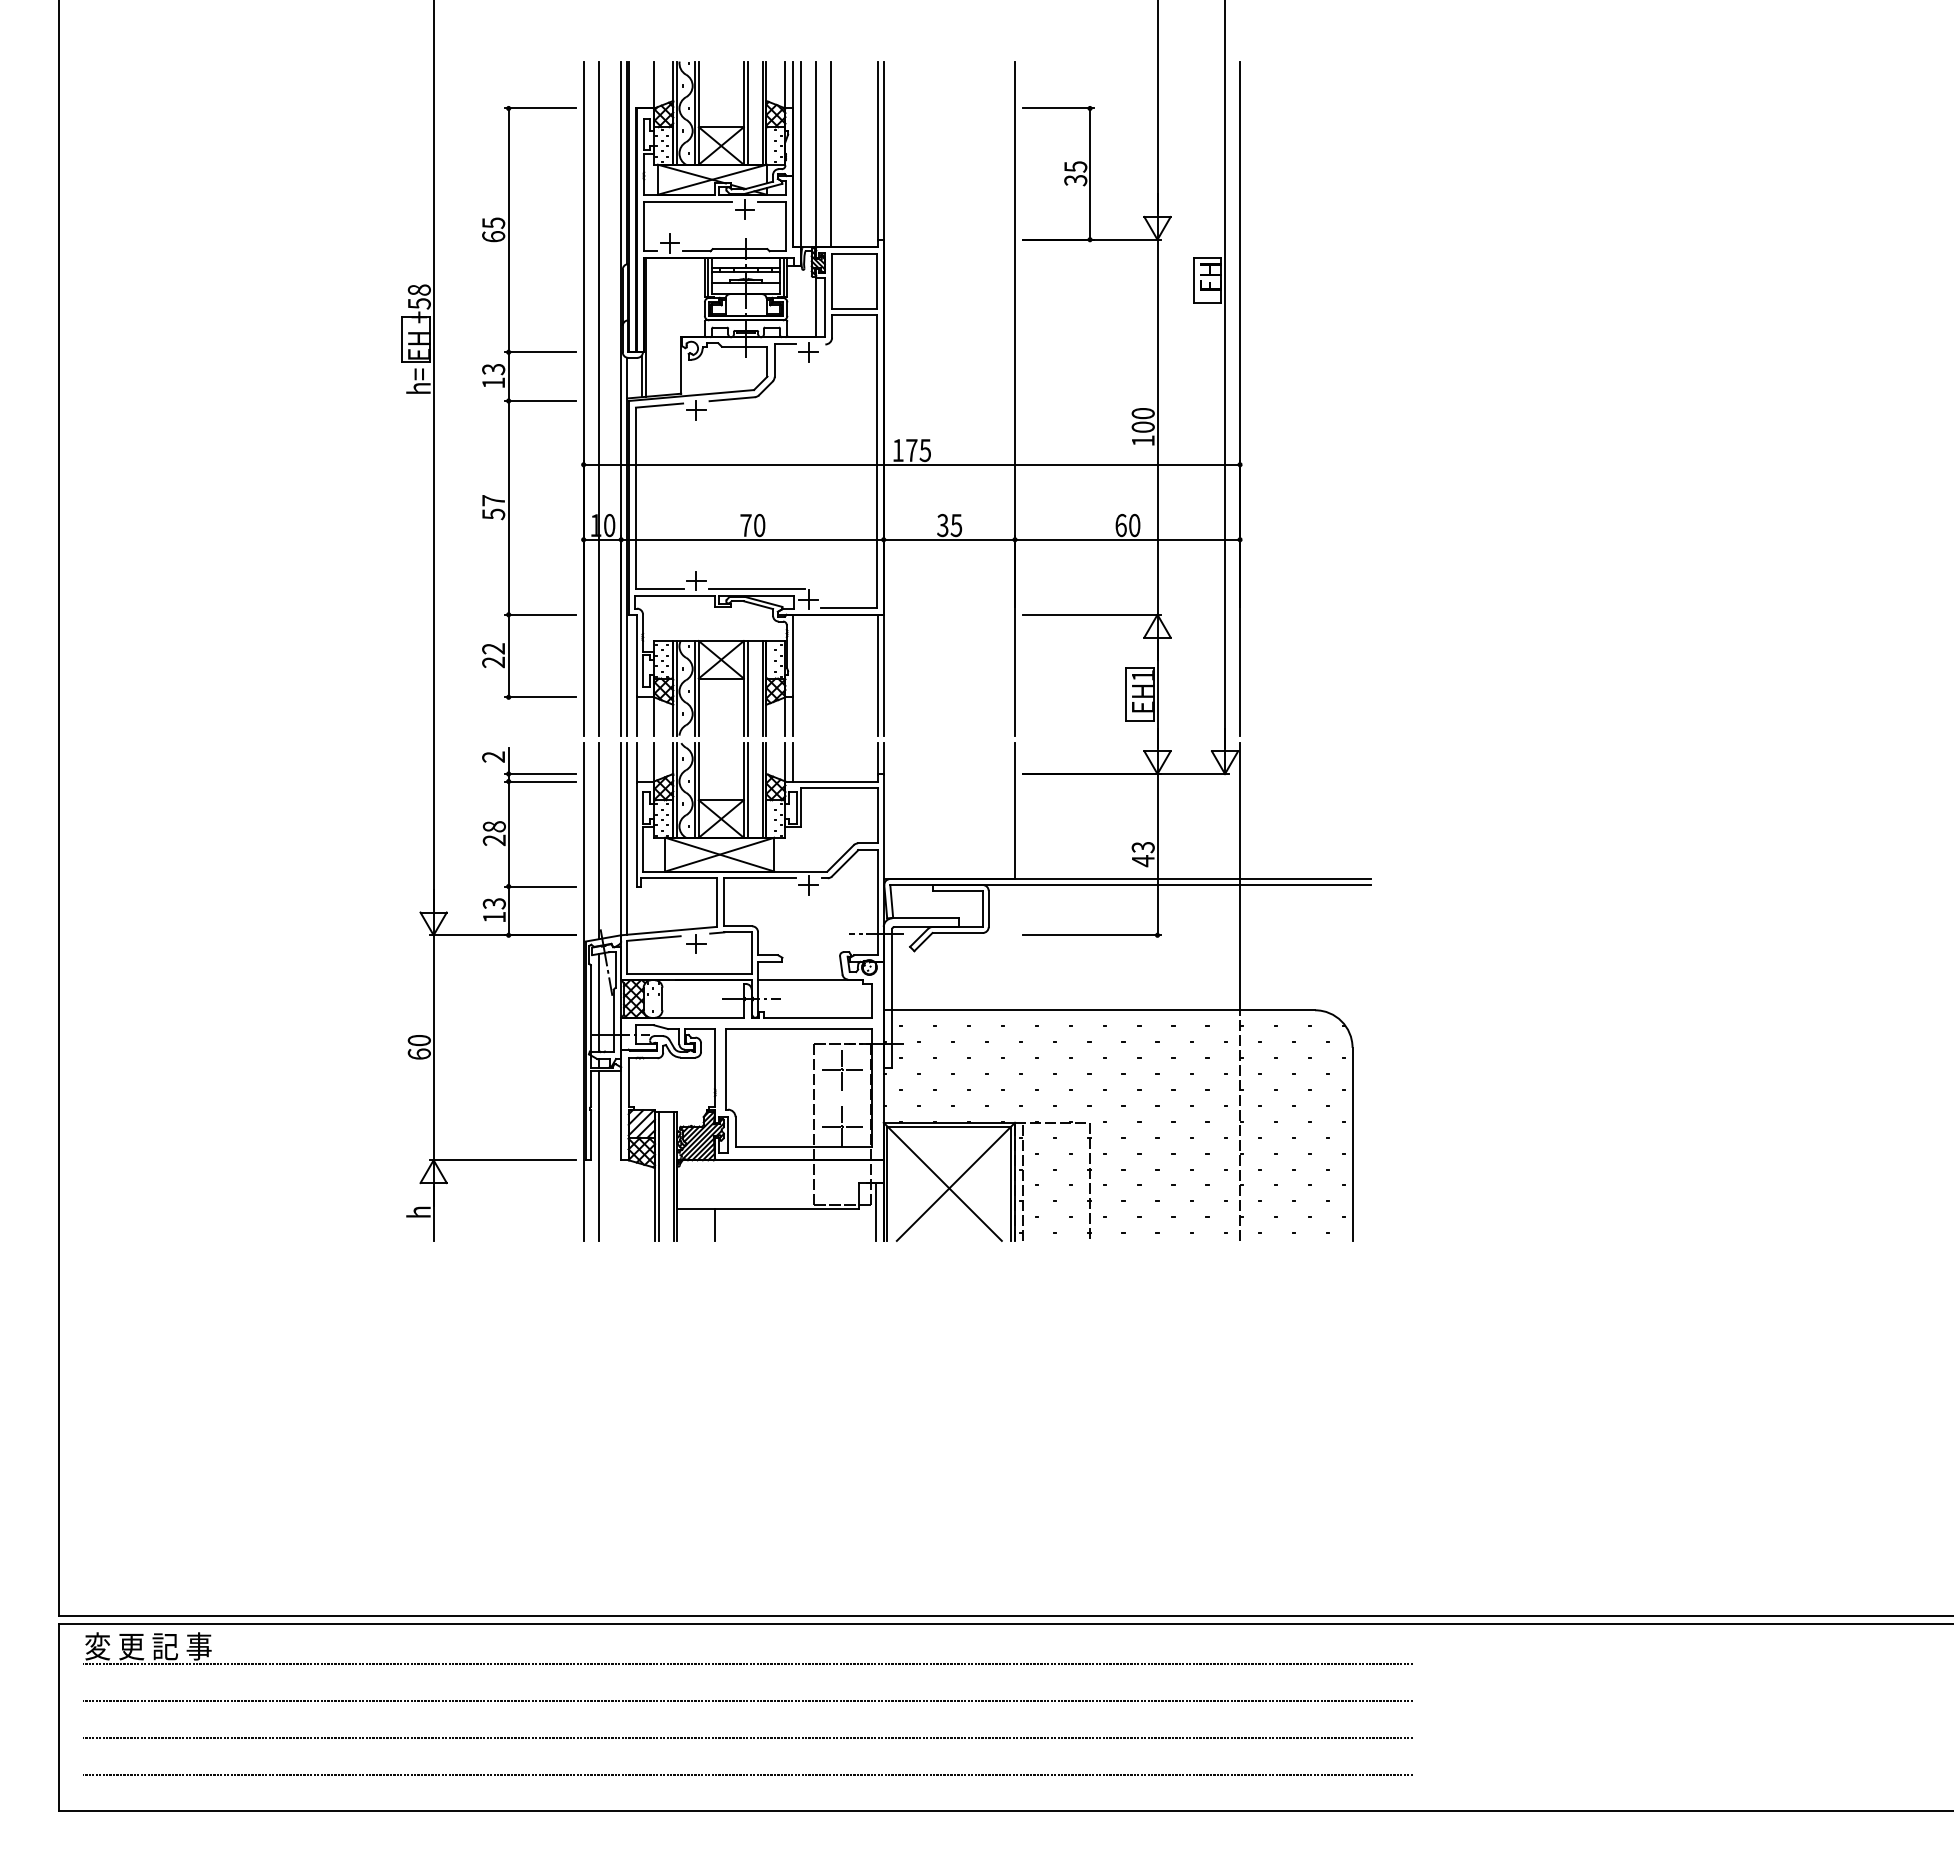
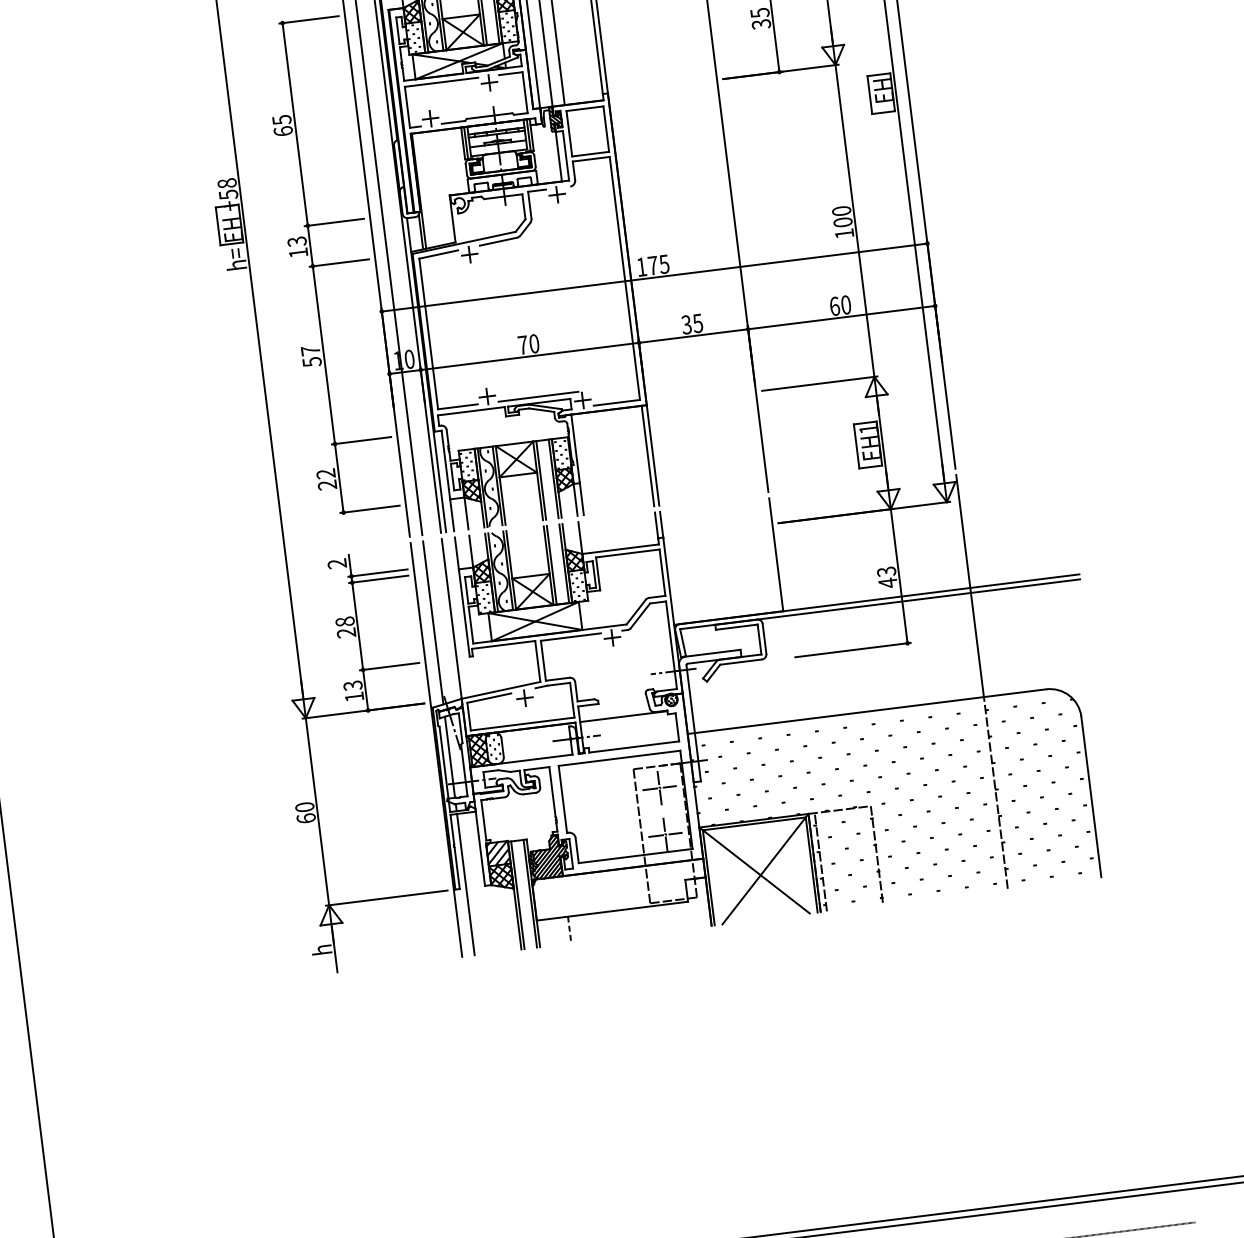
line: (792, 762) -> (586, 537), removed
line: (627, 838) -> (456, 617), removed
line: (876, 1211) -> (702, 902), removed
line: (714, 1225) -> (569, 930), solid -> dashed

